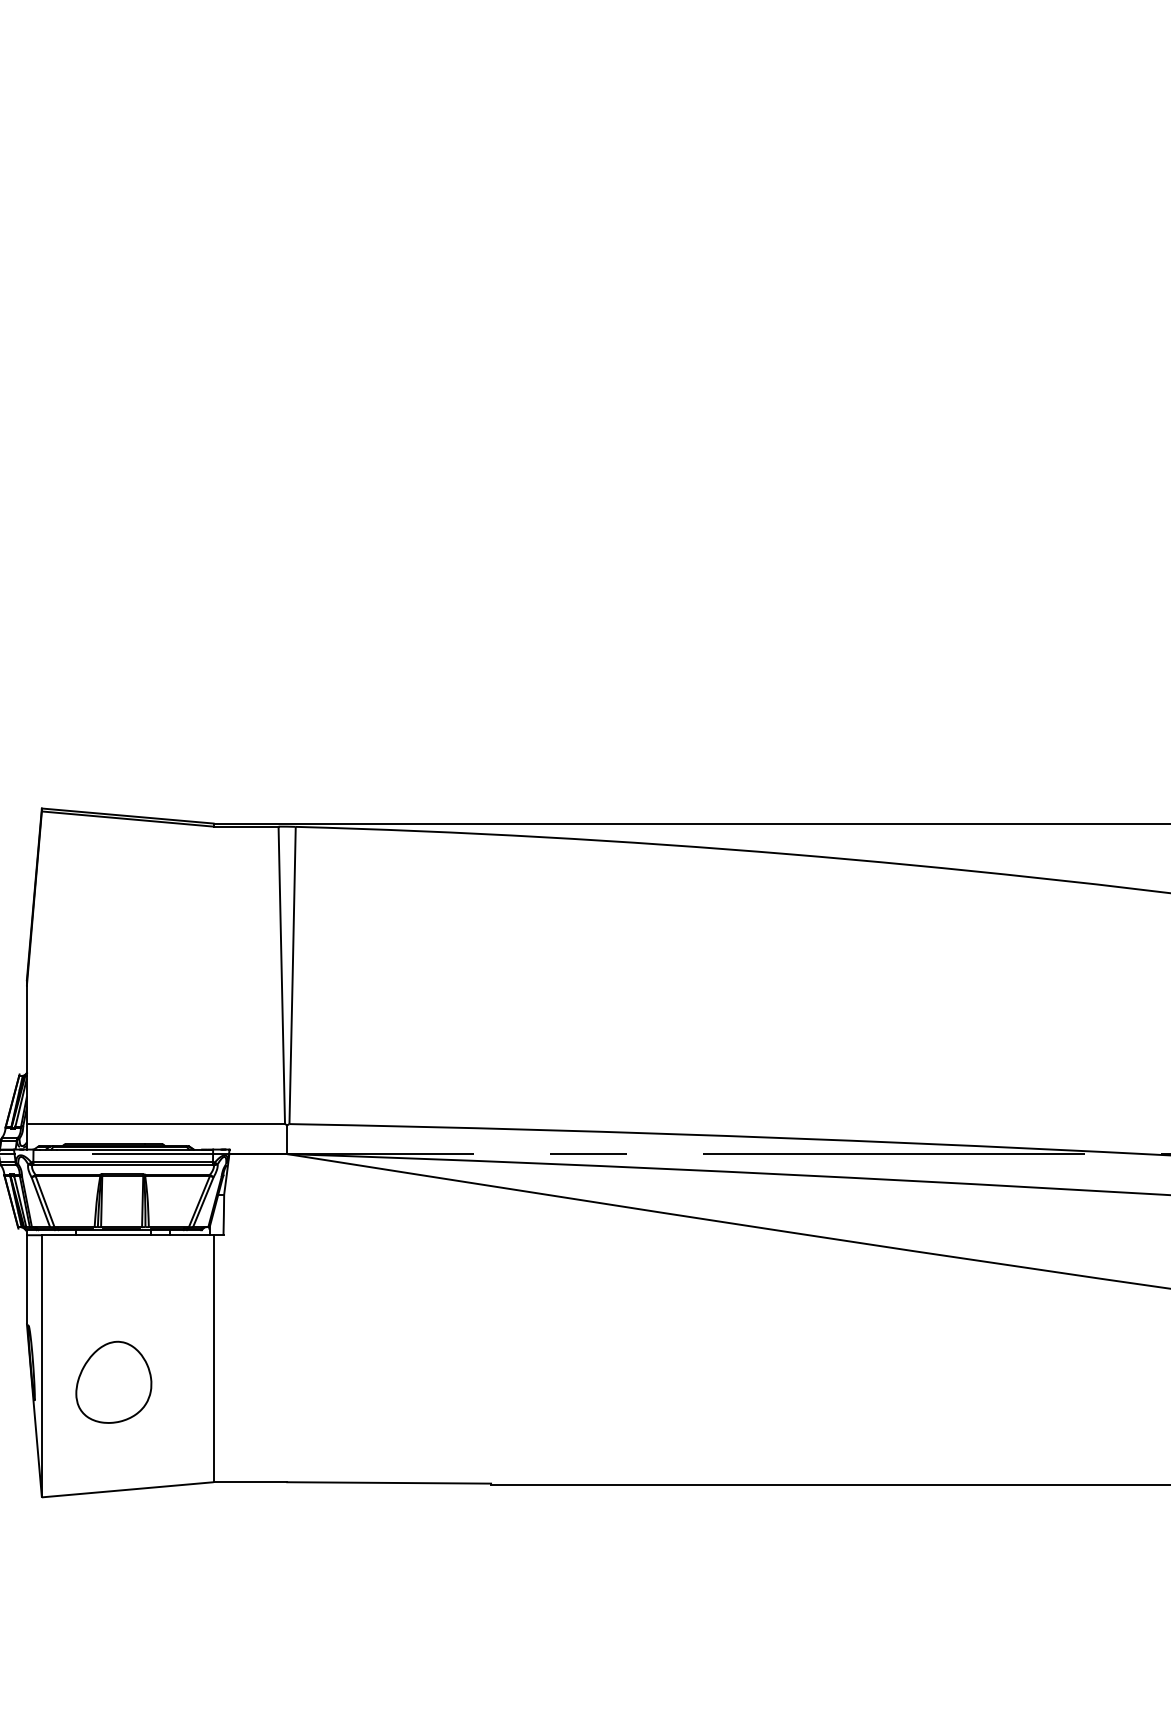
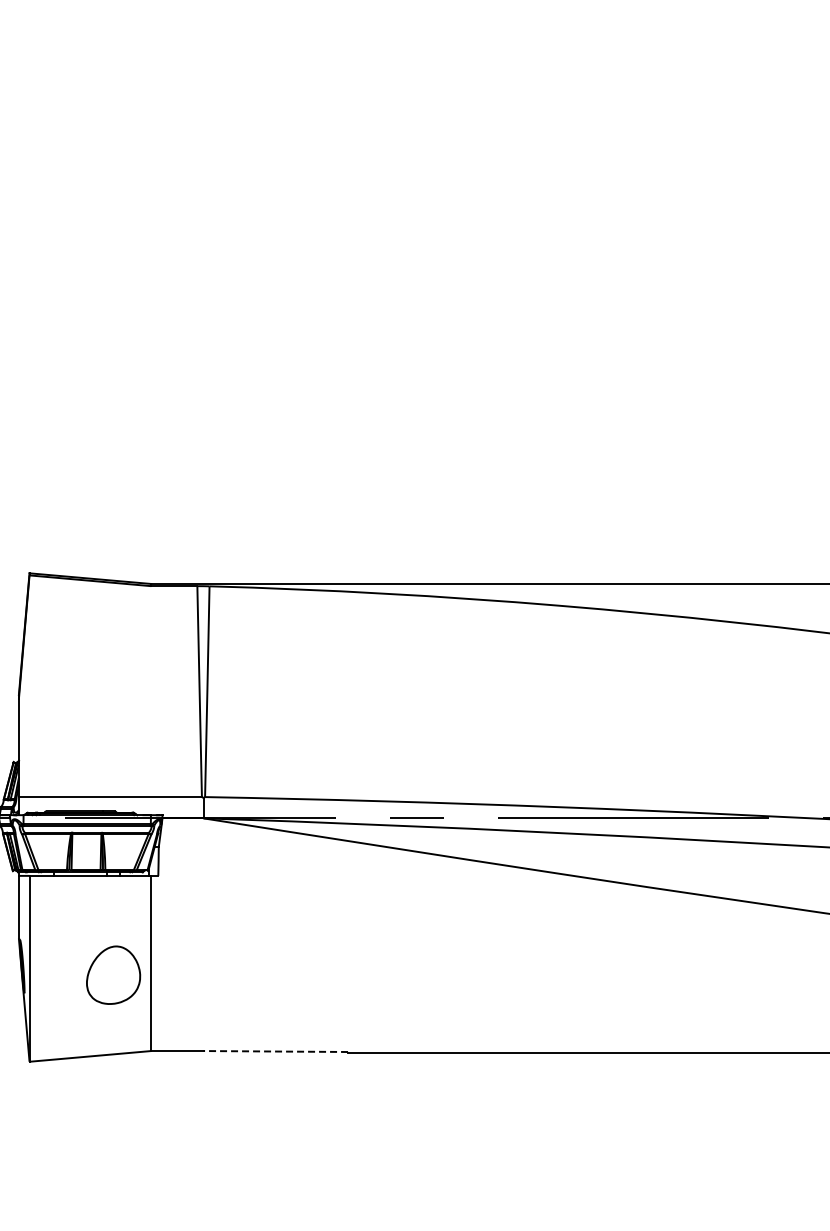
part: (113, 1381) -> (113, 974), moved
line: (388, 1482) -> (275, 1051), solid -> dashed

